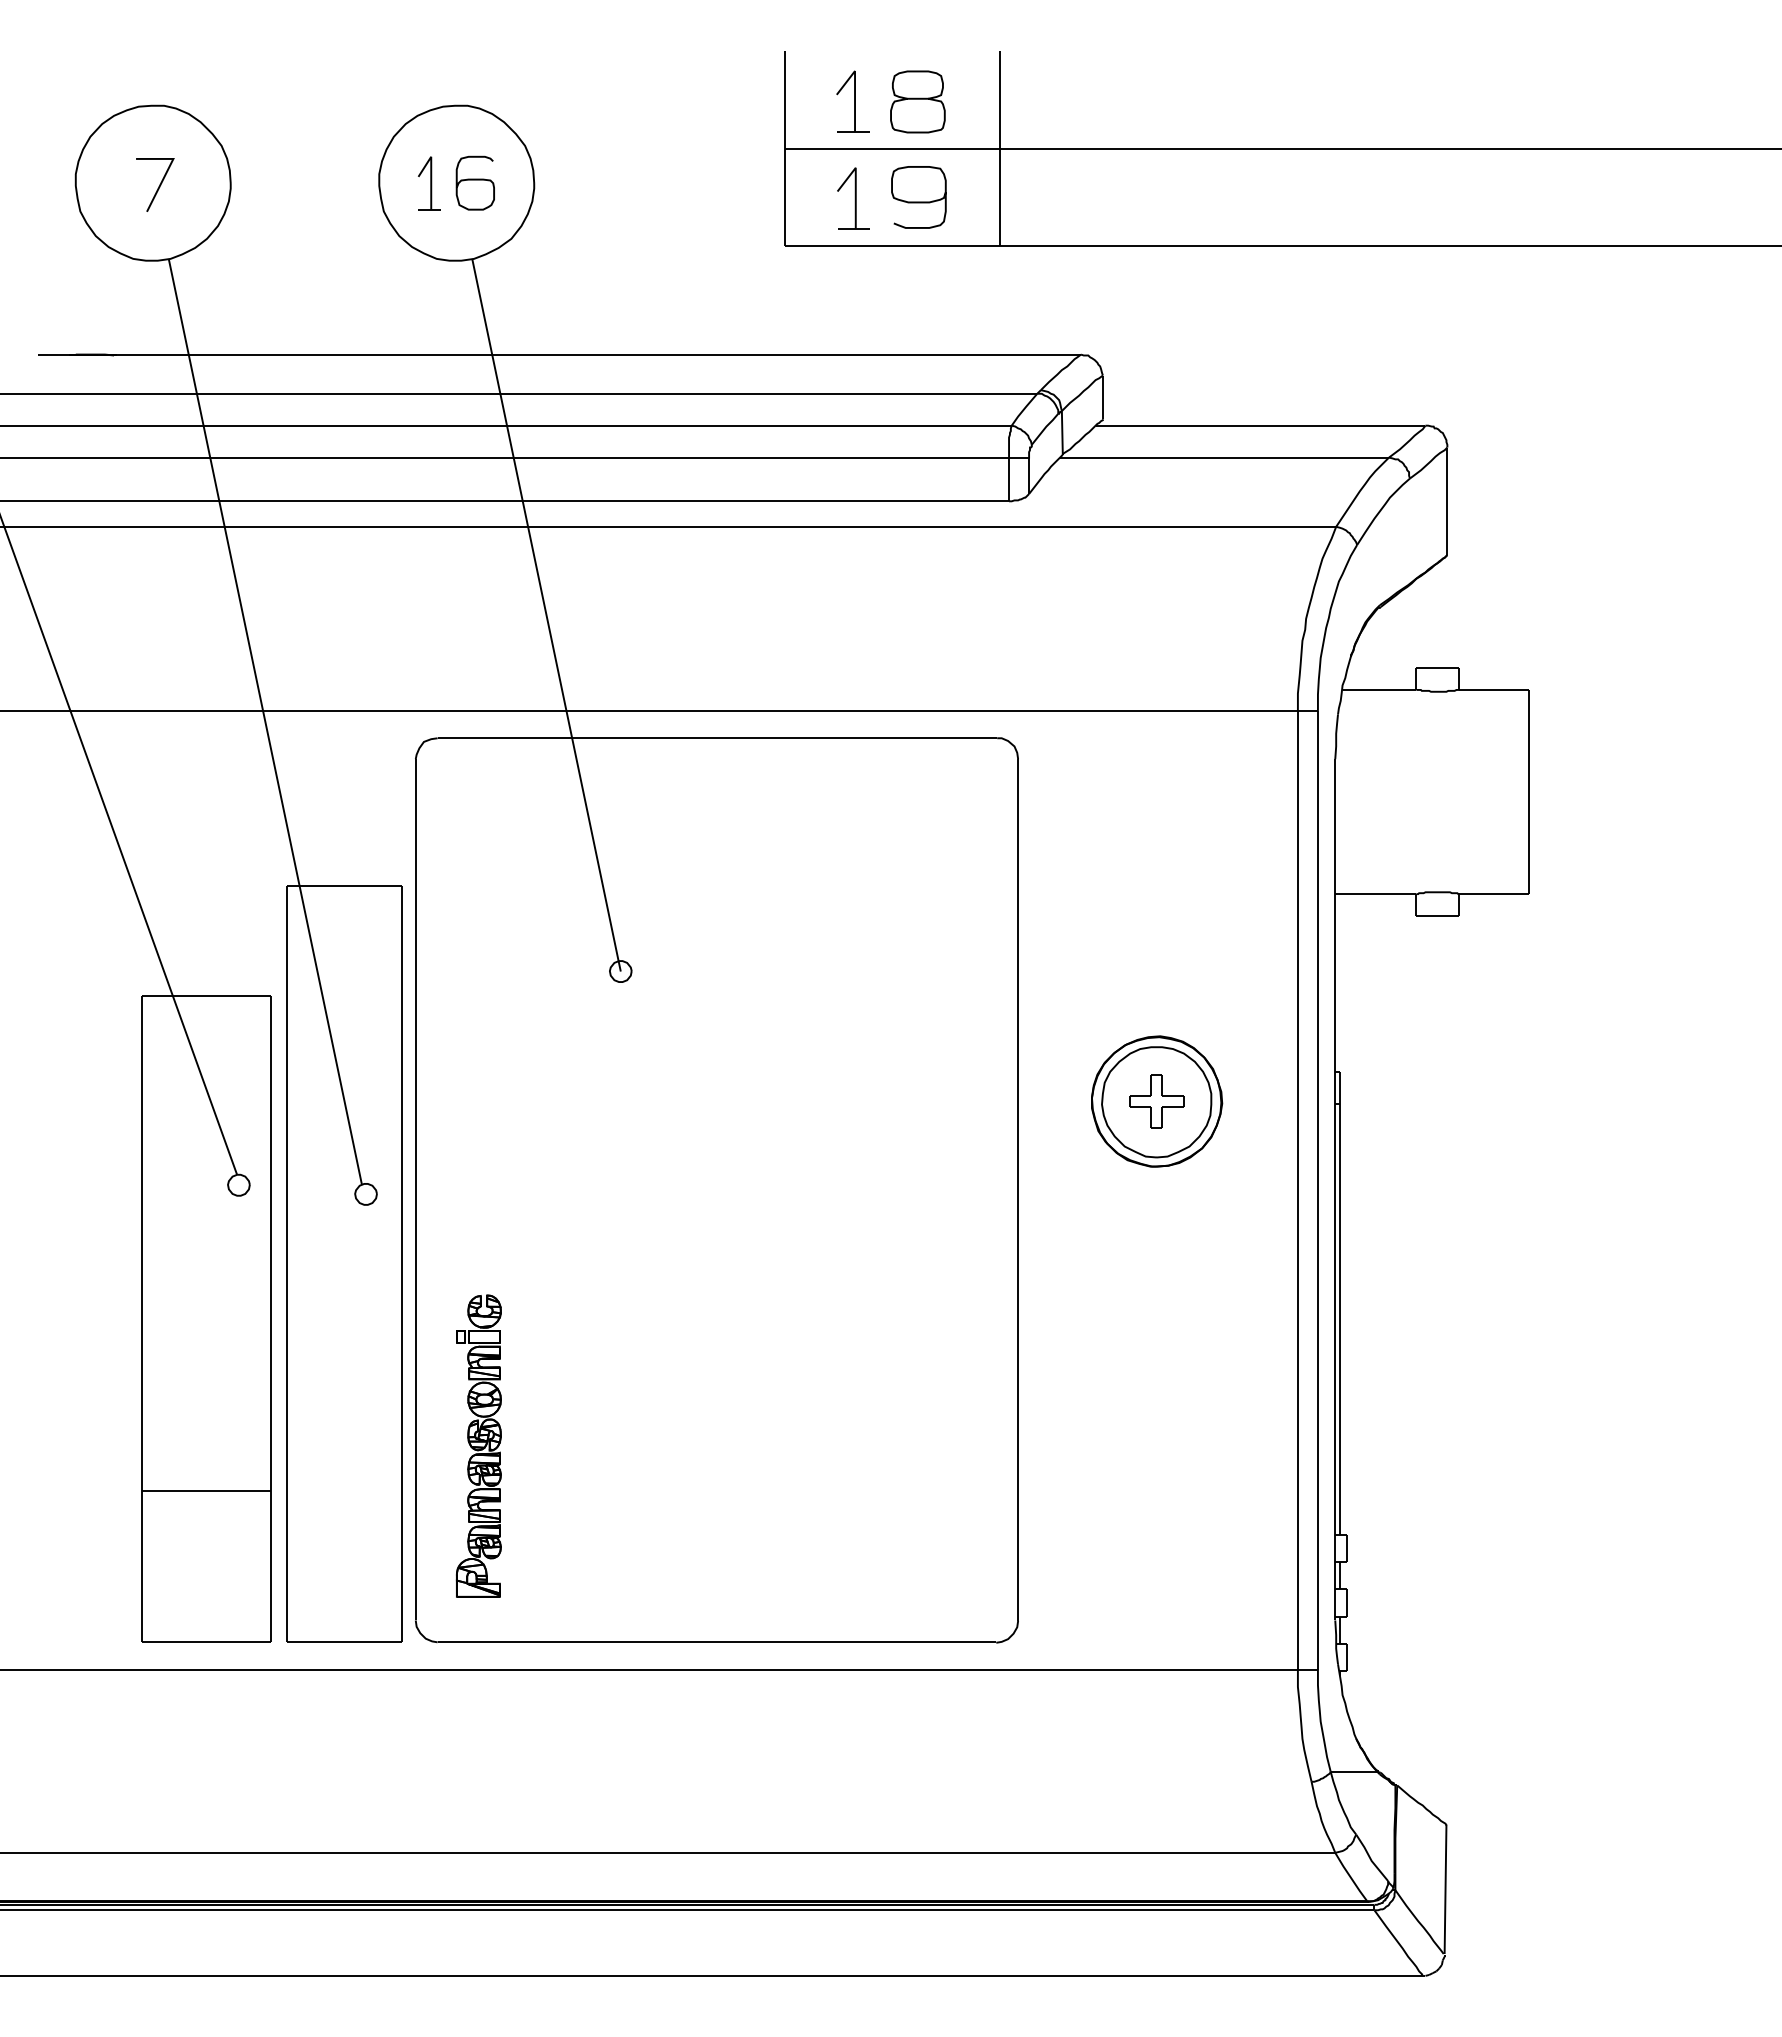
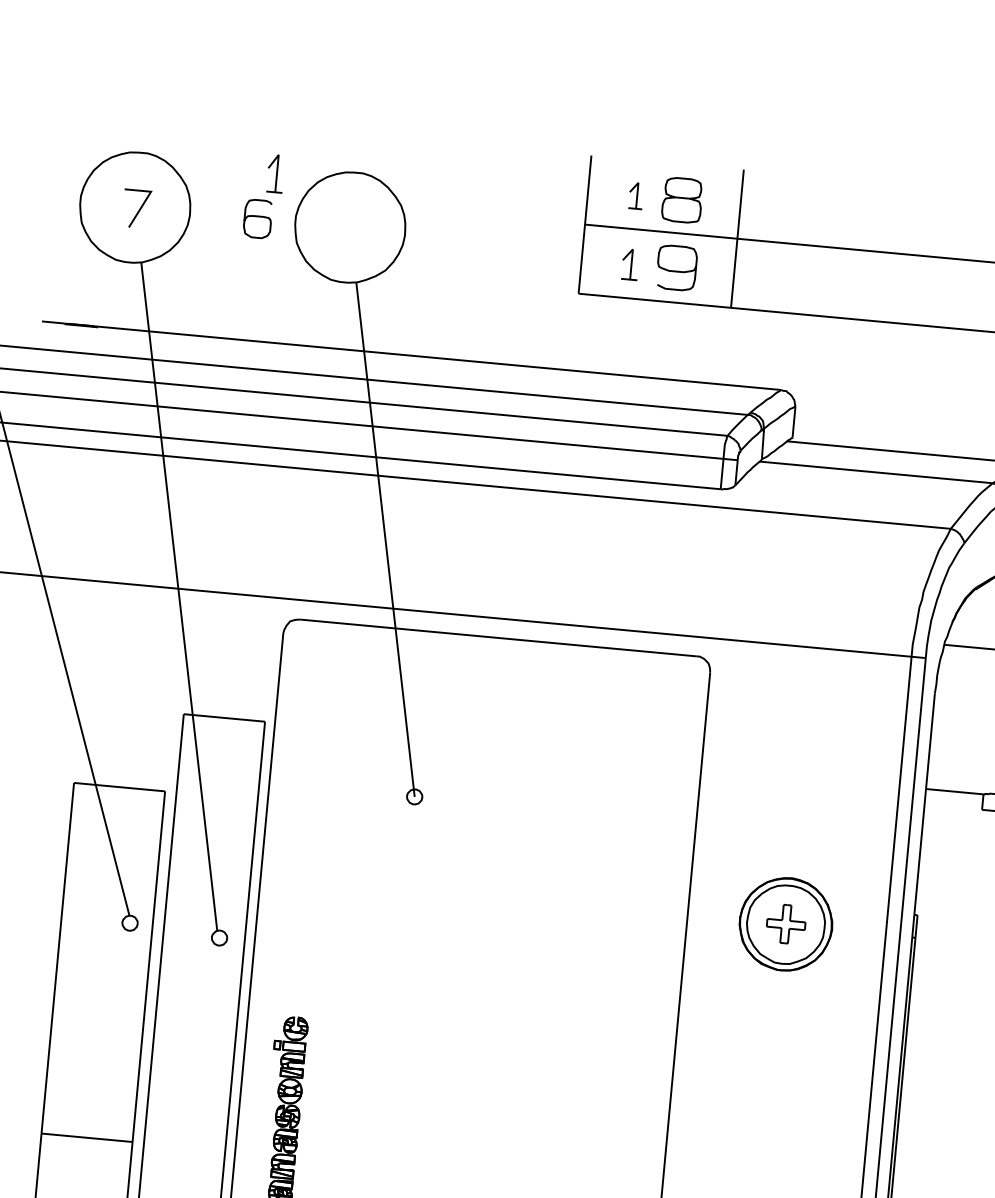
part: (852, 101) -> (636, 195), size x0.6
curve: (474, 180) -> (257, 217), moved
part: (429, 183) -> (275, 173), moved
part: (853, 198) -> (630, 264), size x0.7

